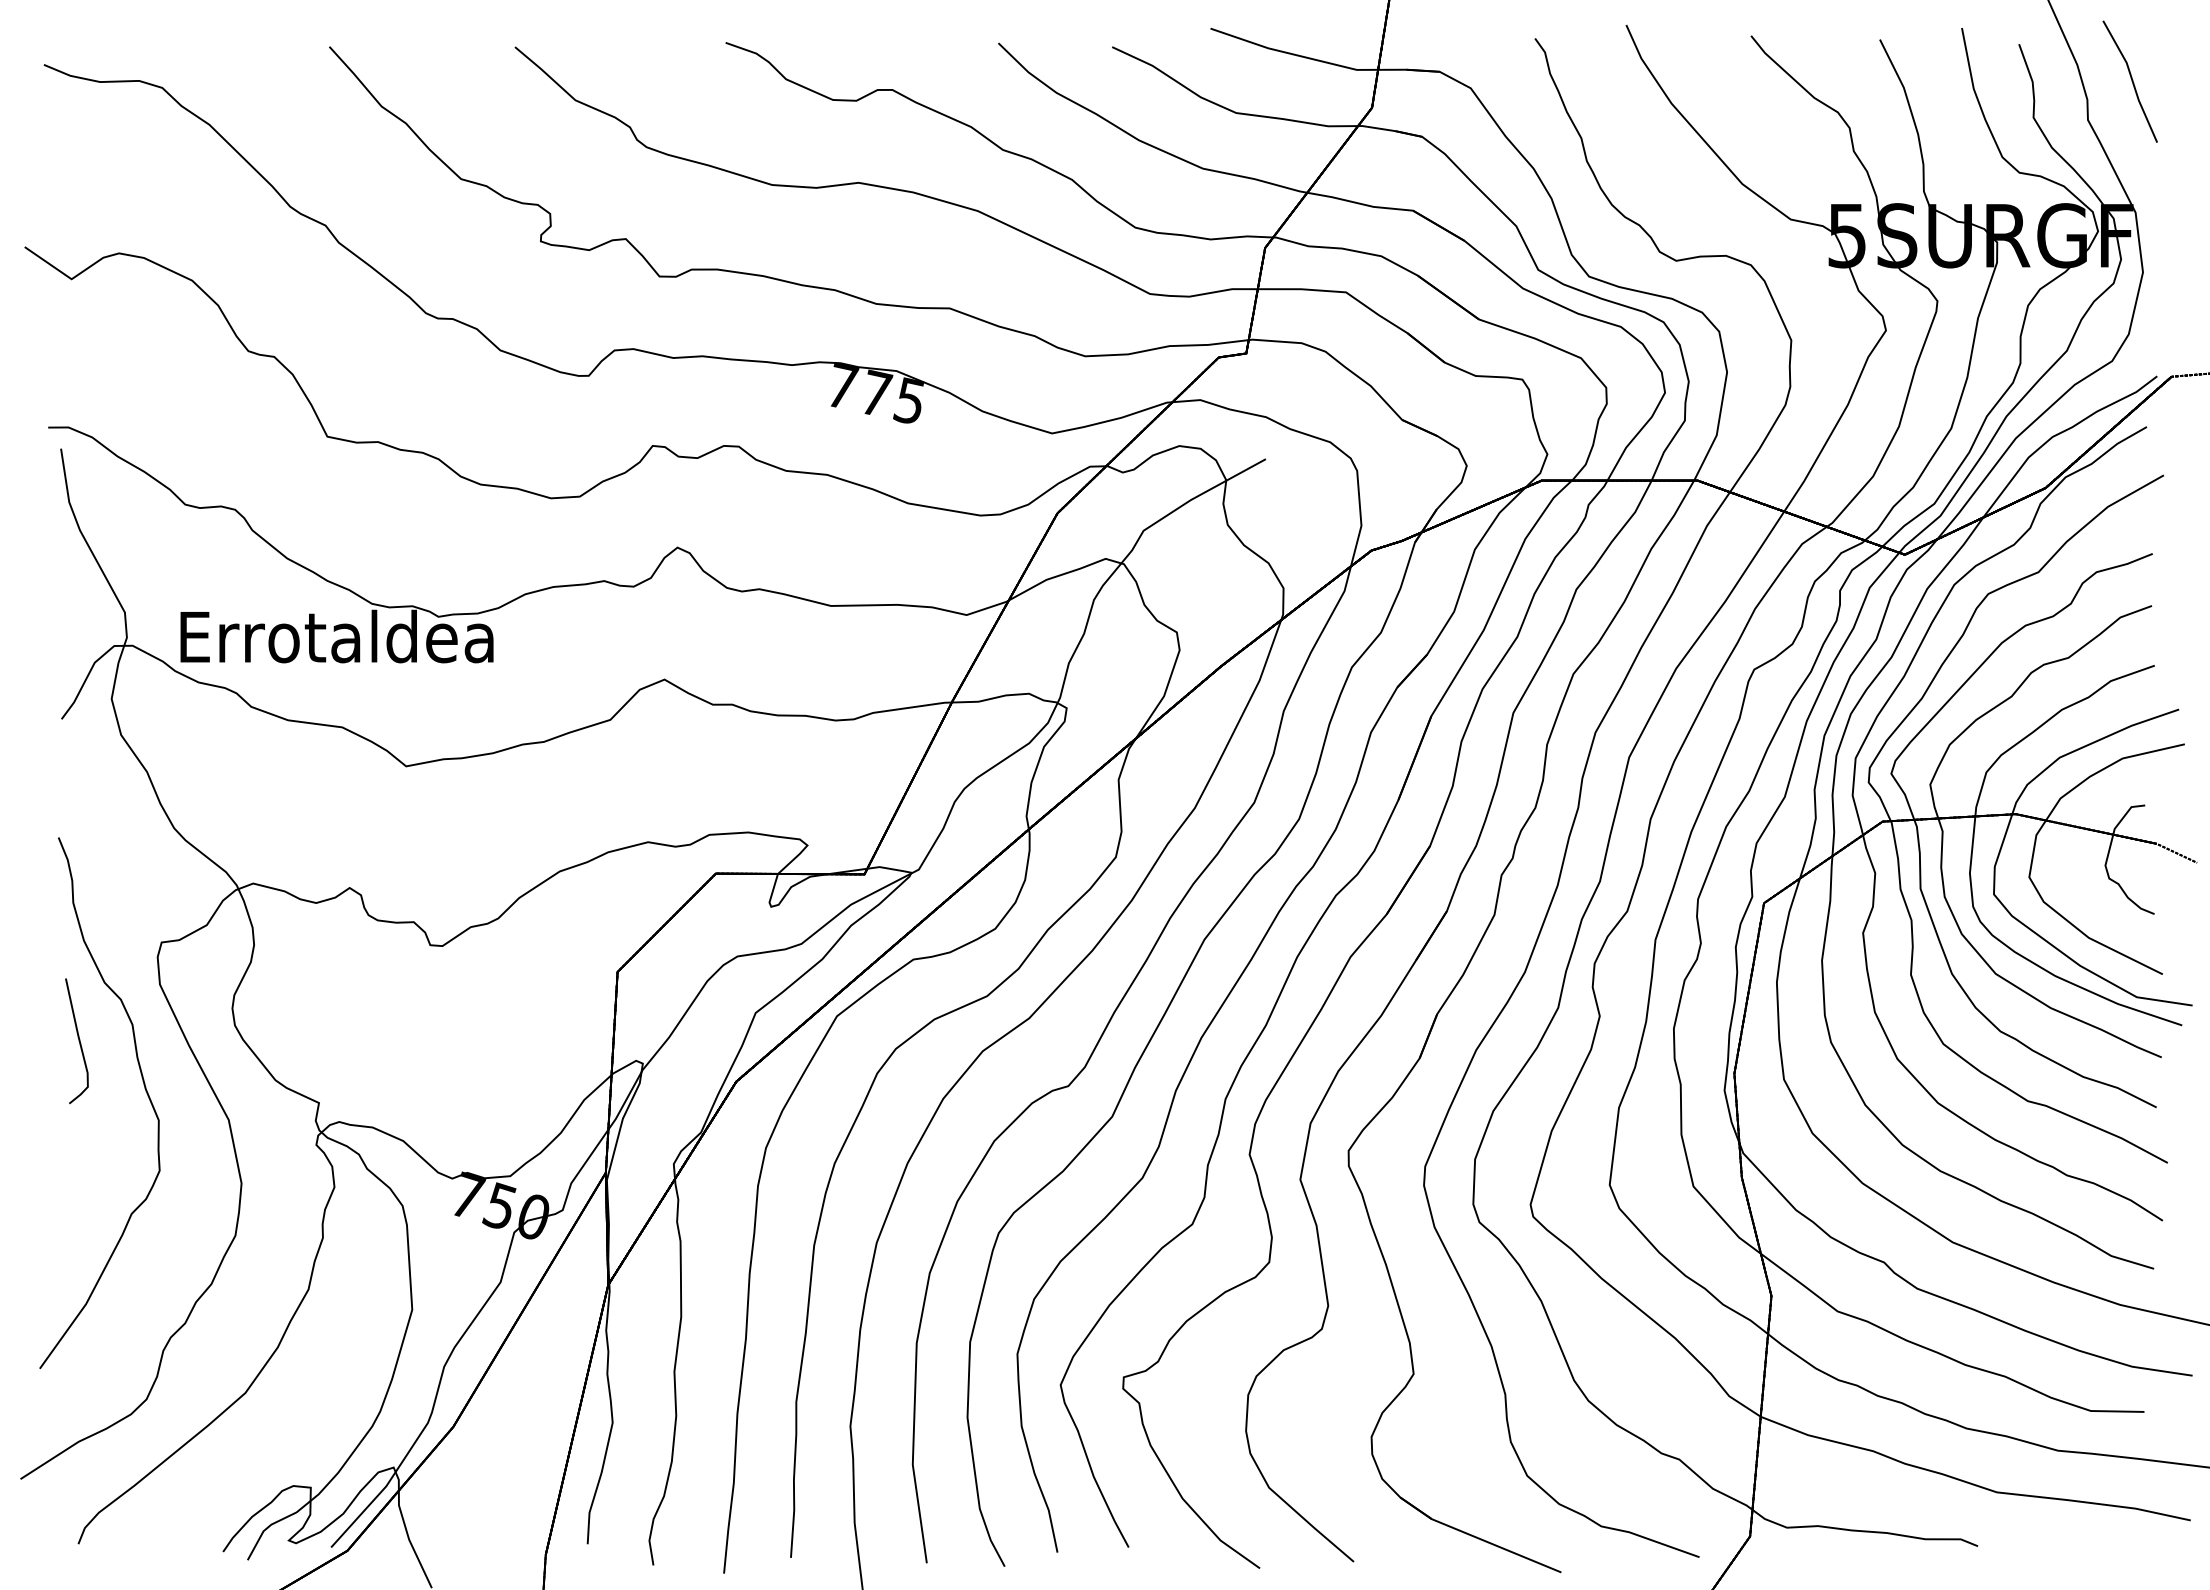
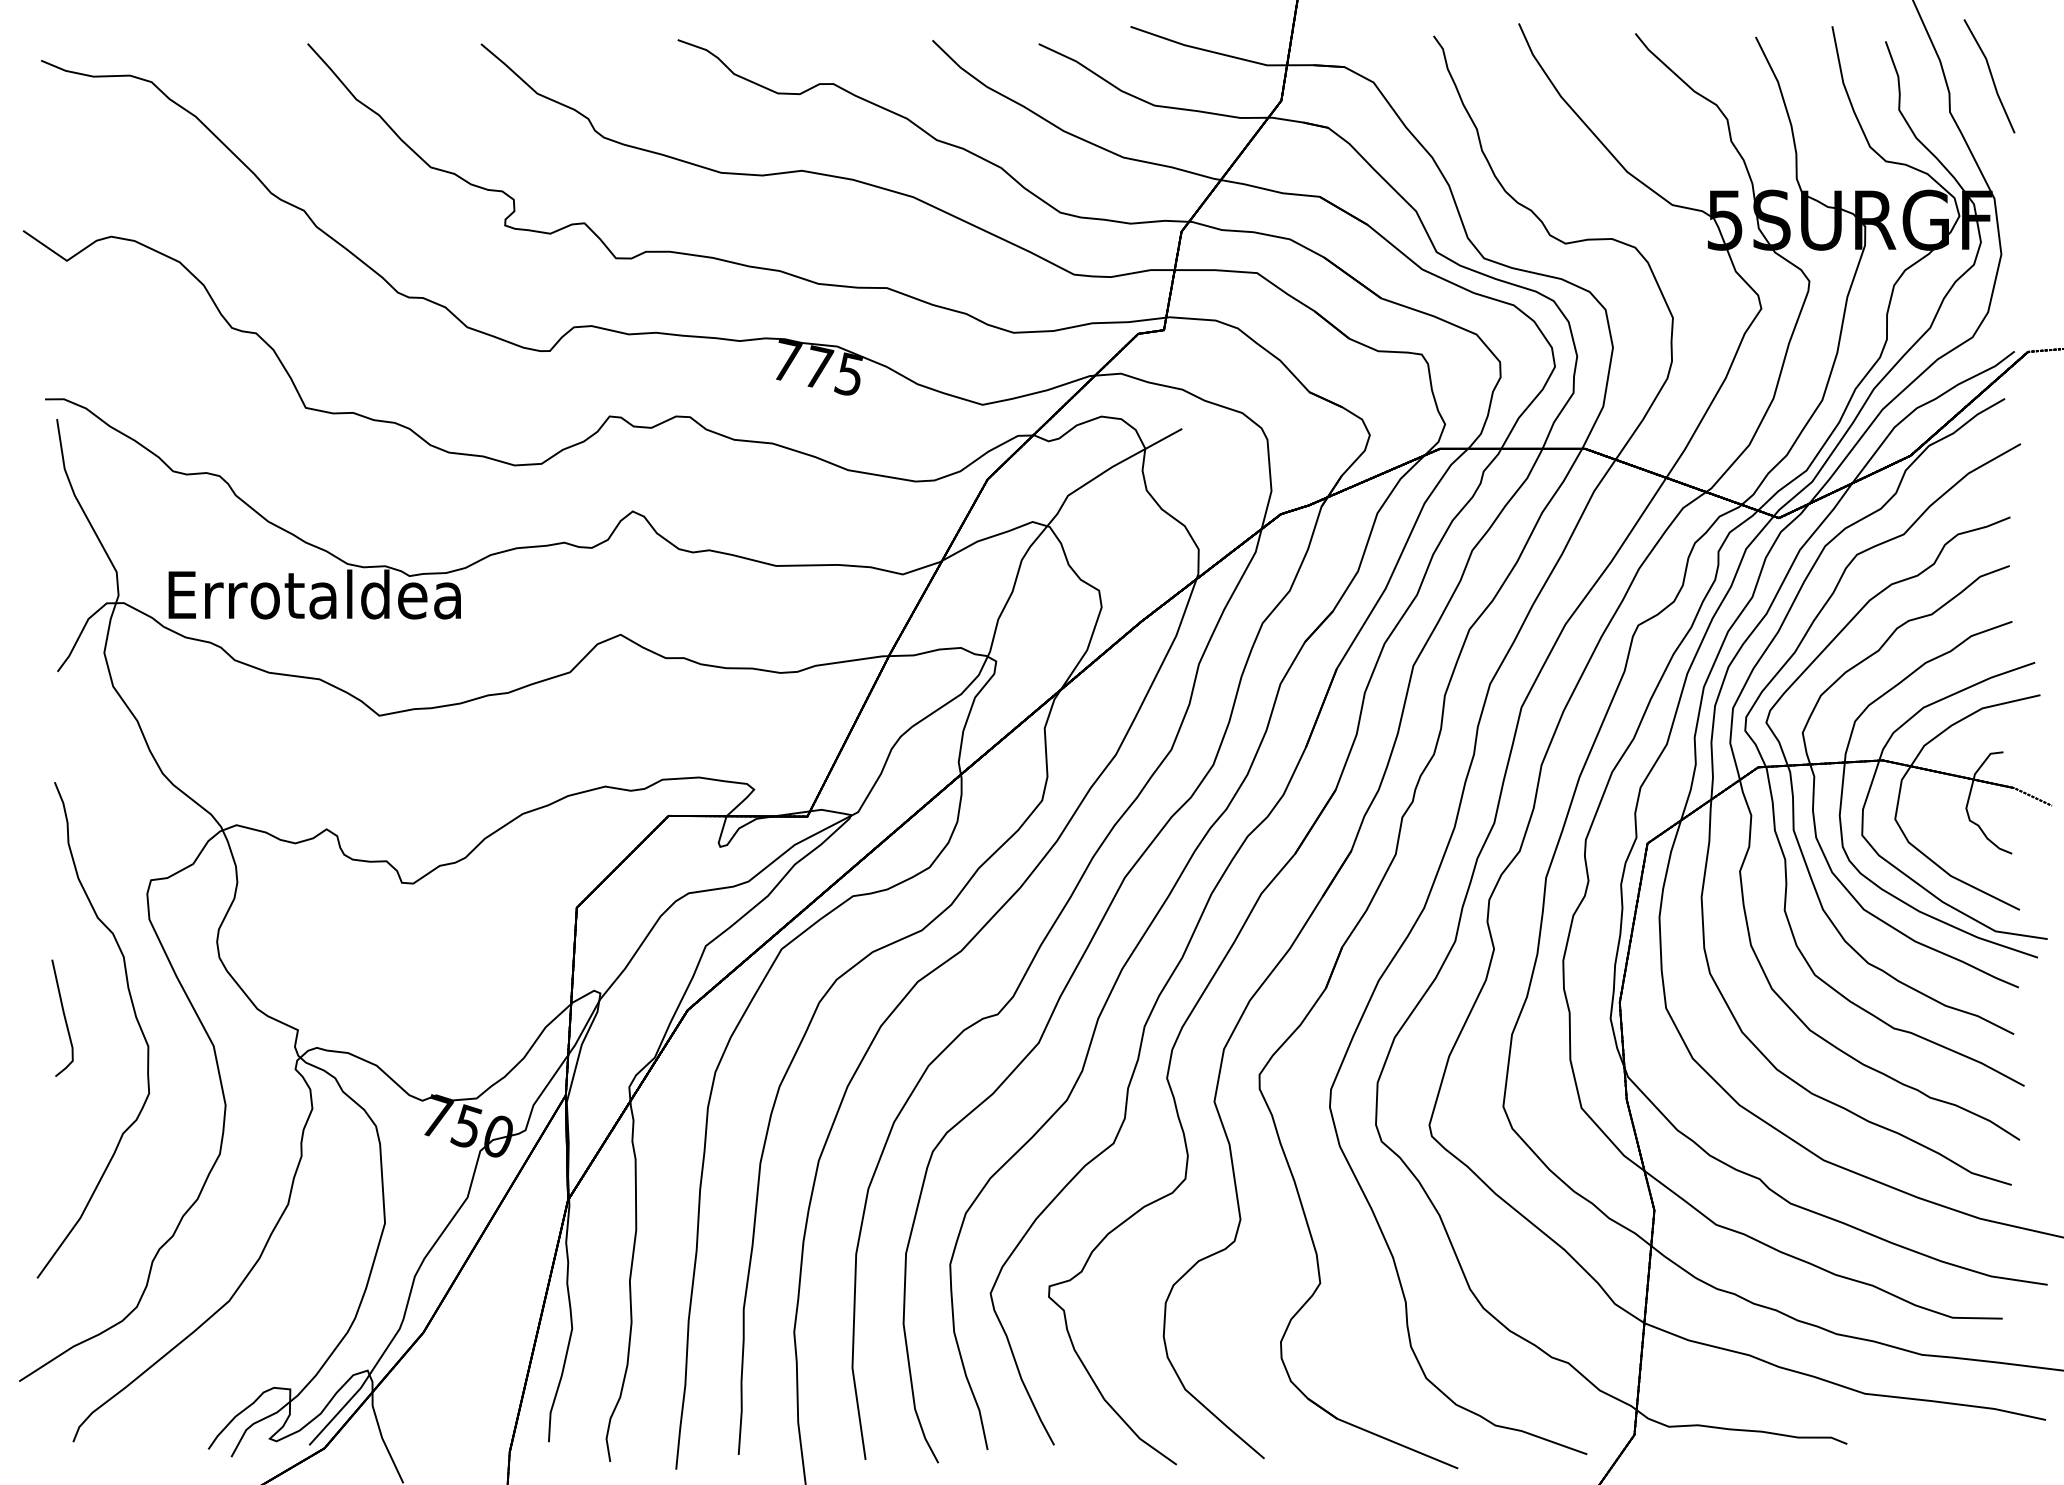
curve: (78, 1040) -> (64, 1017), moved

